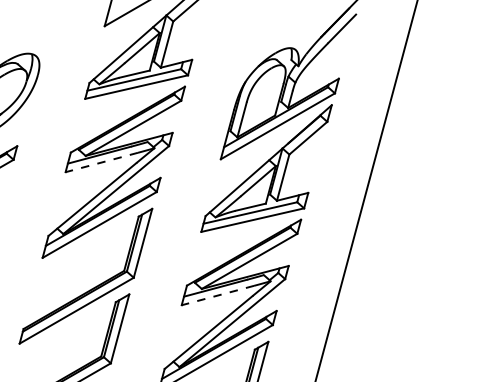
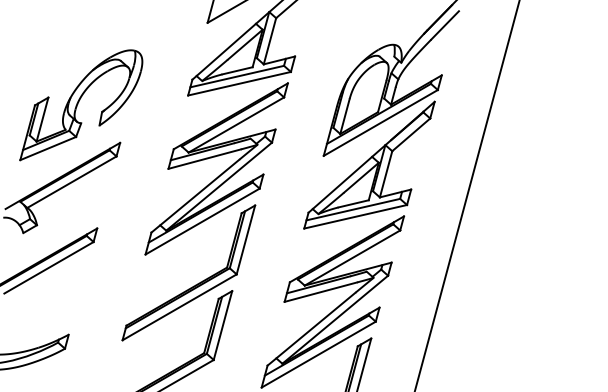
line: (101, 162) -> (204, 159), dashed -> solid
line: (217, 295) -> (320, 292), dashed -> solid

